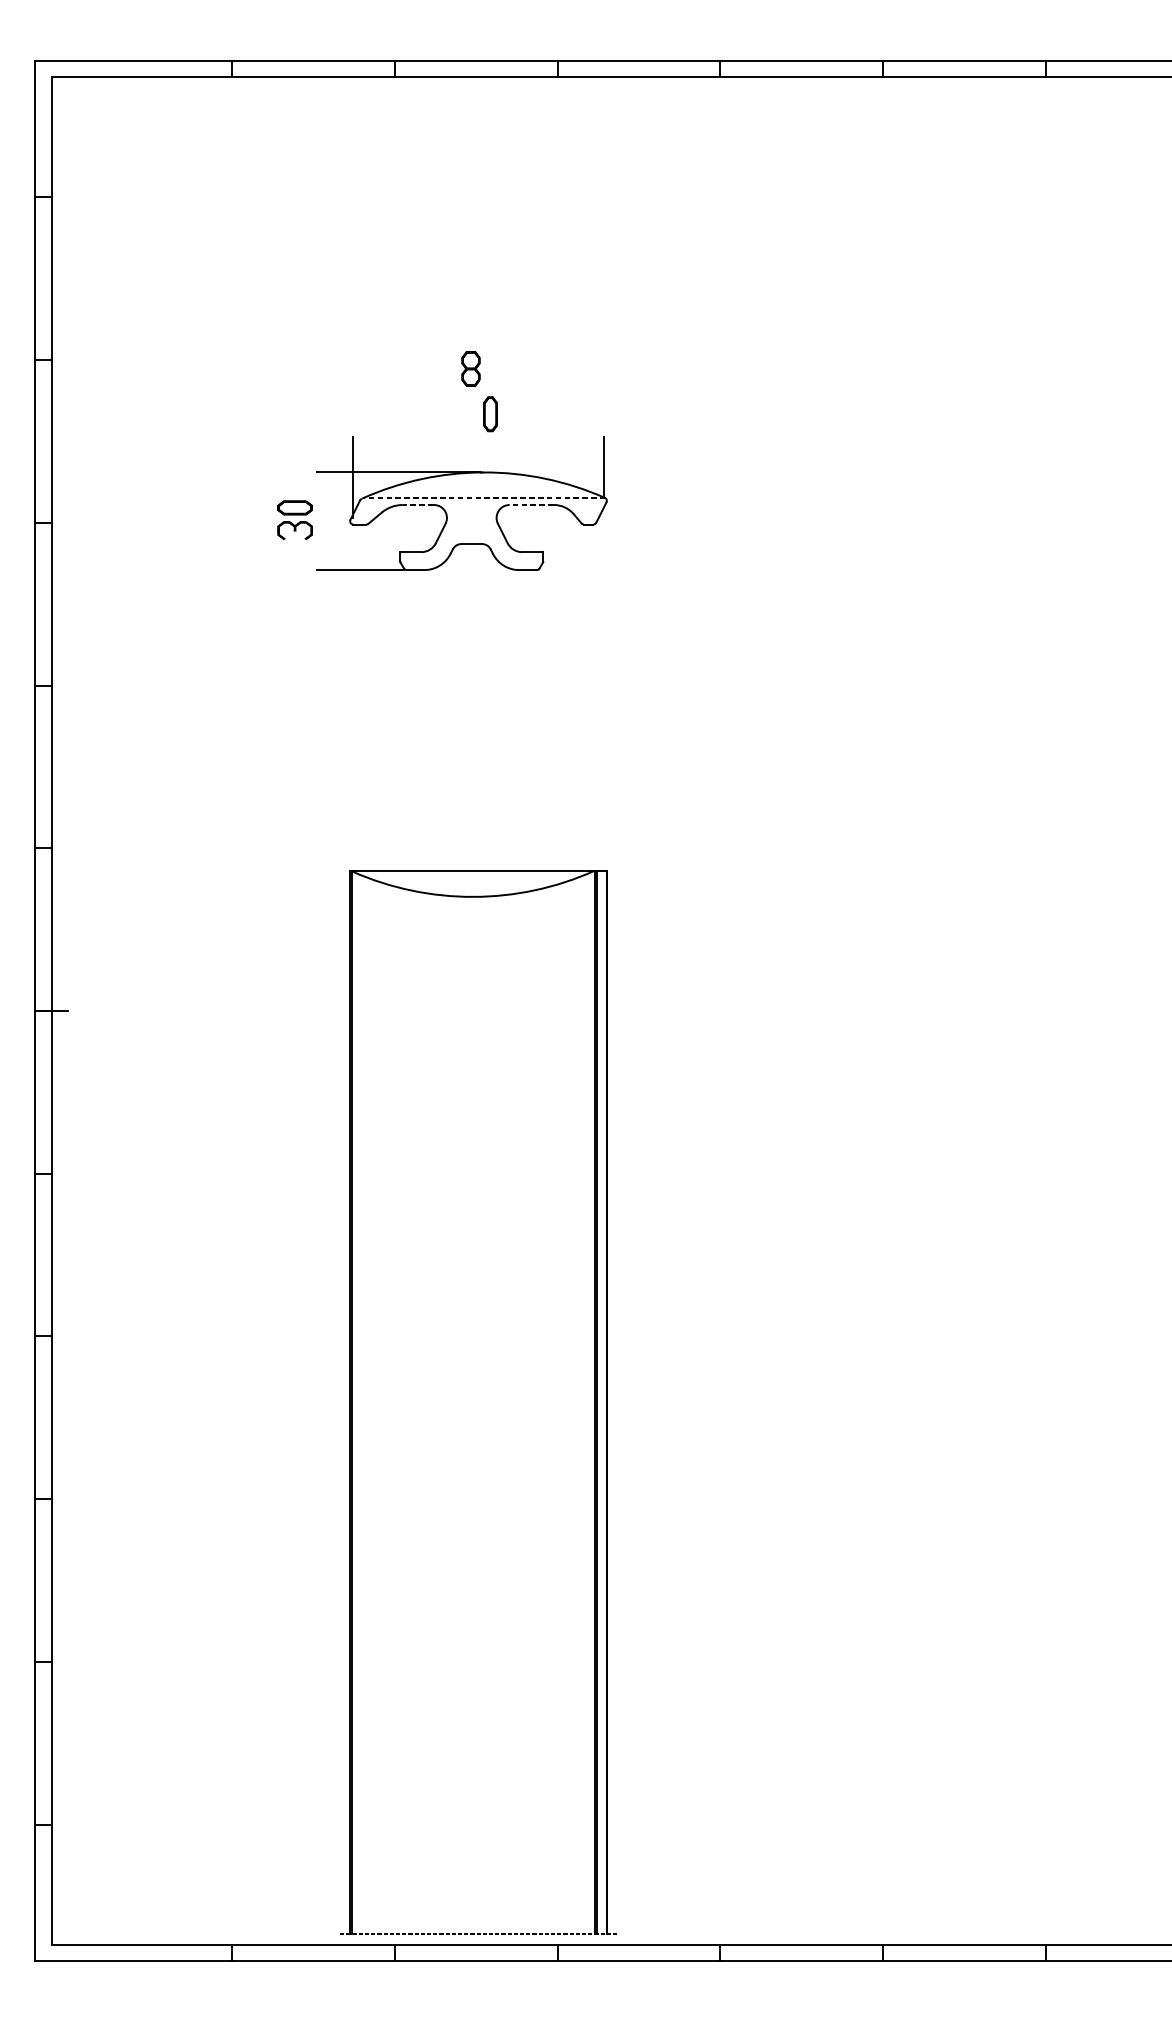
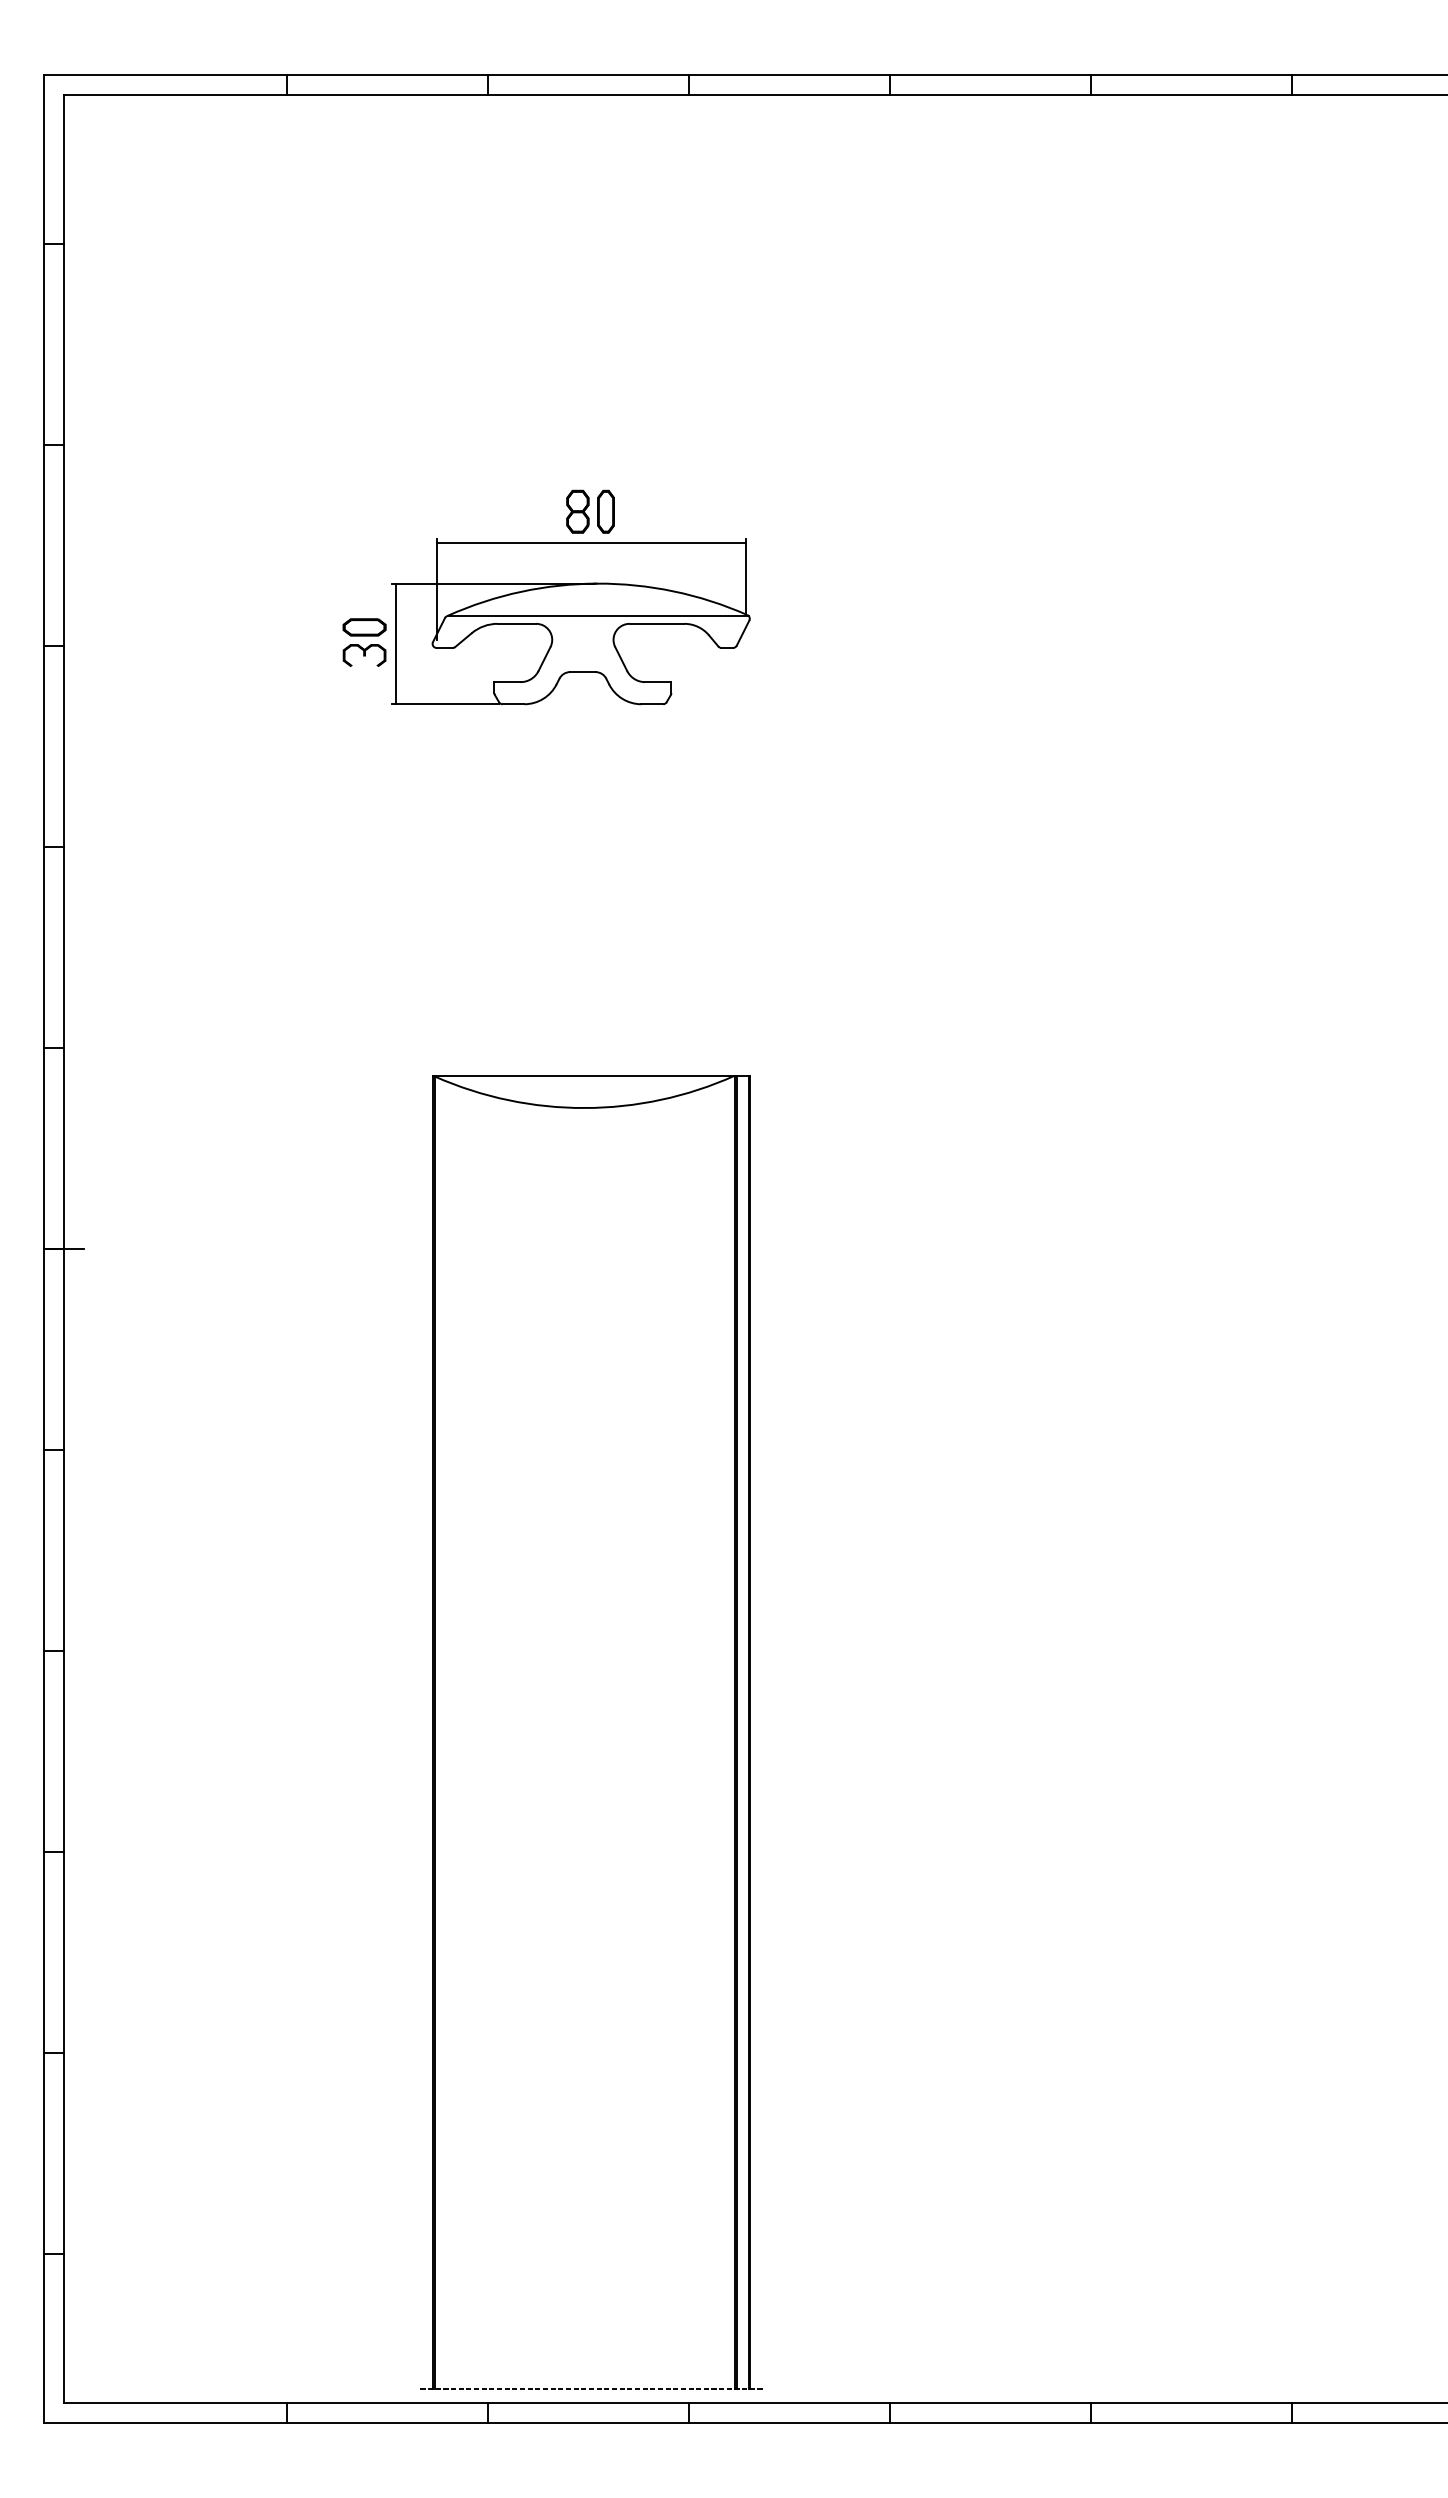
part: (470, 368) -> (577, 511), moved
line: (477, 439) -> (590, 543), added
line: (483, 498) -> (597, 615), dashed -> solid
line: (418, 504) -> (516, 623), dashed -> solid
line: (531, 504) -> (656, 623), dashed -> solid
line: (320, 520) -> (396, 643), added

